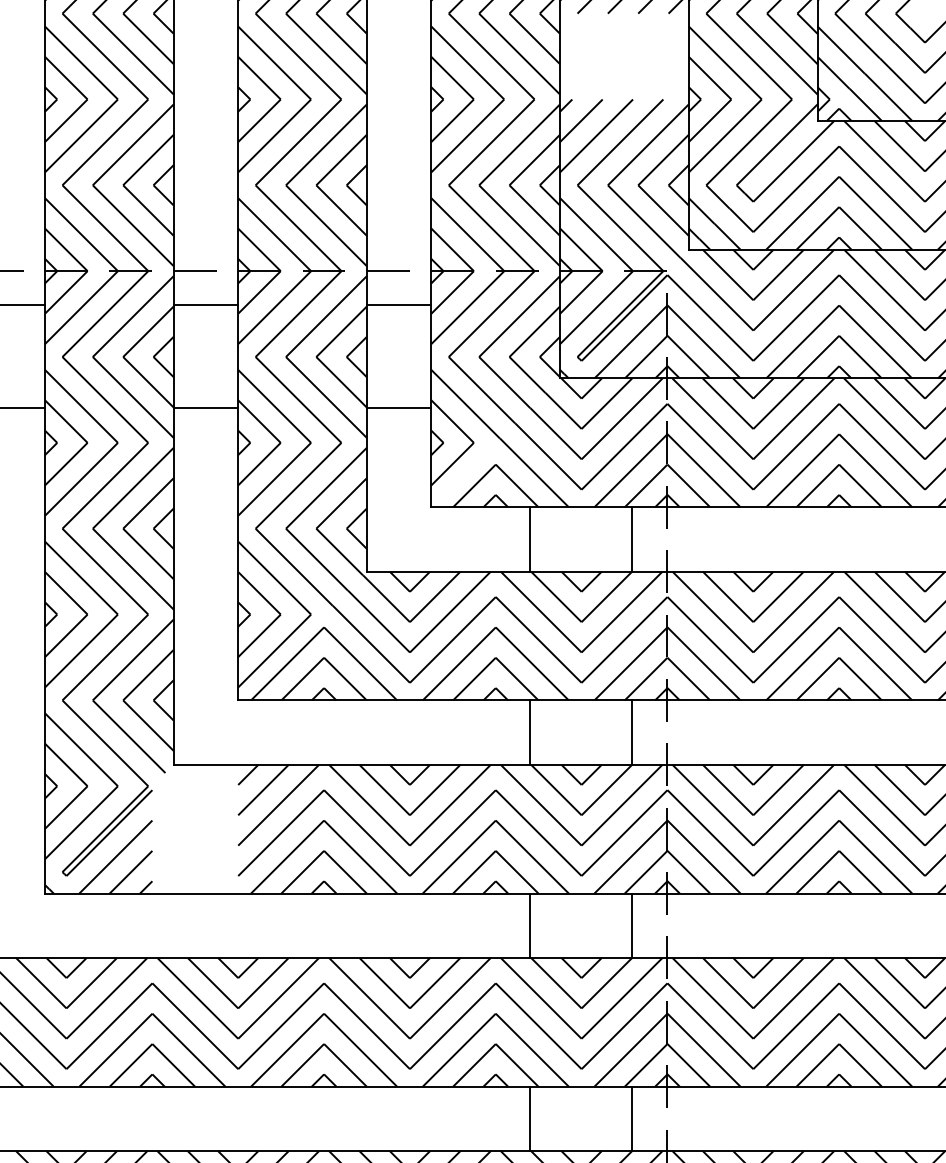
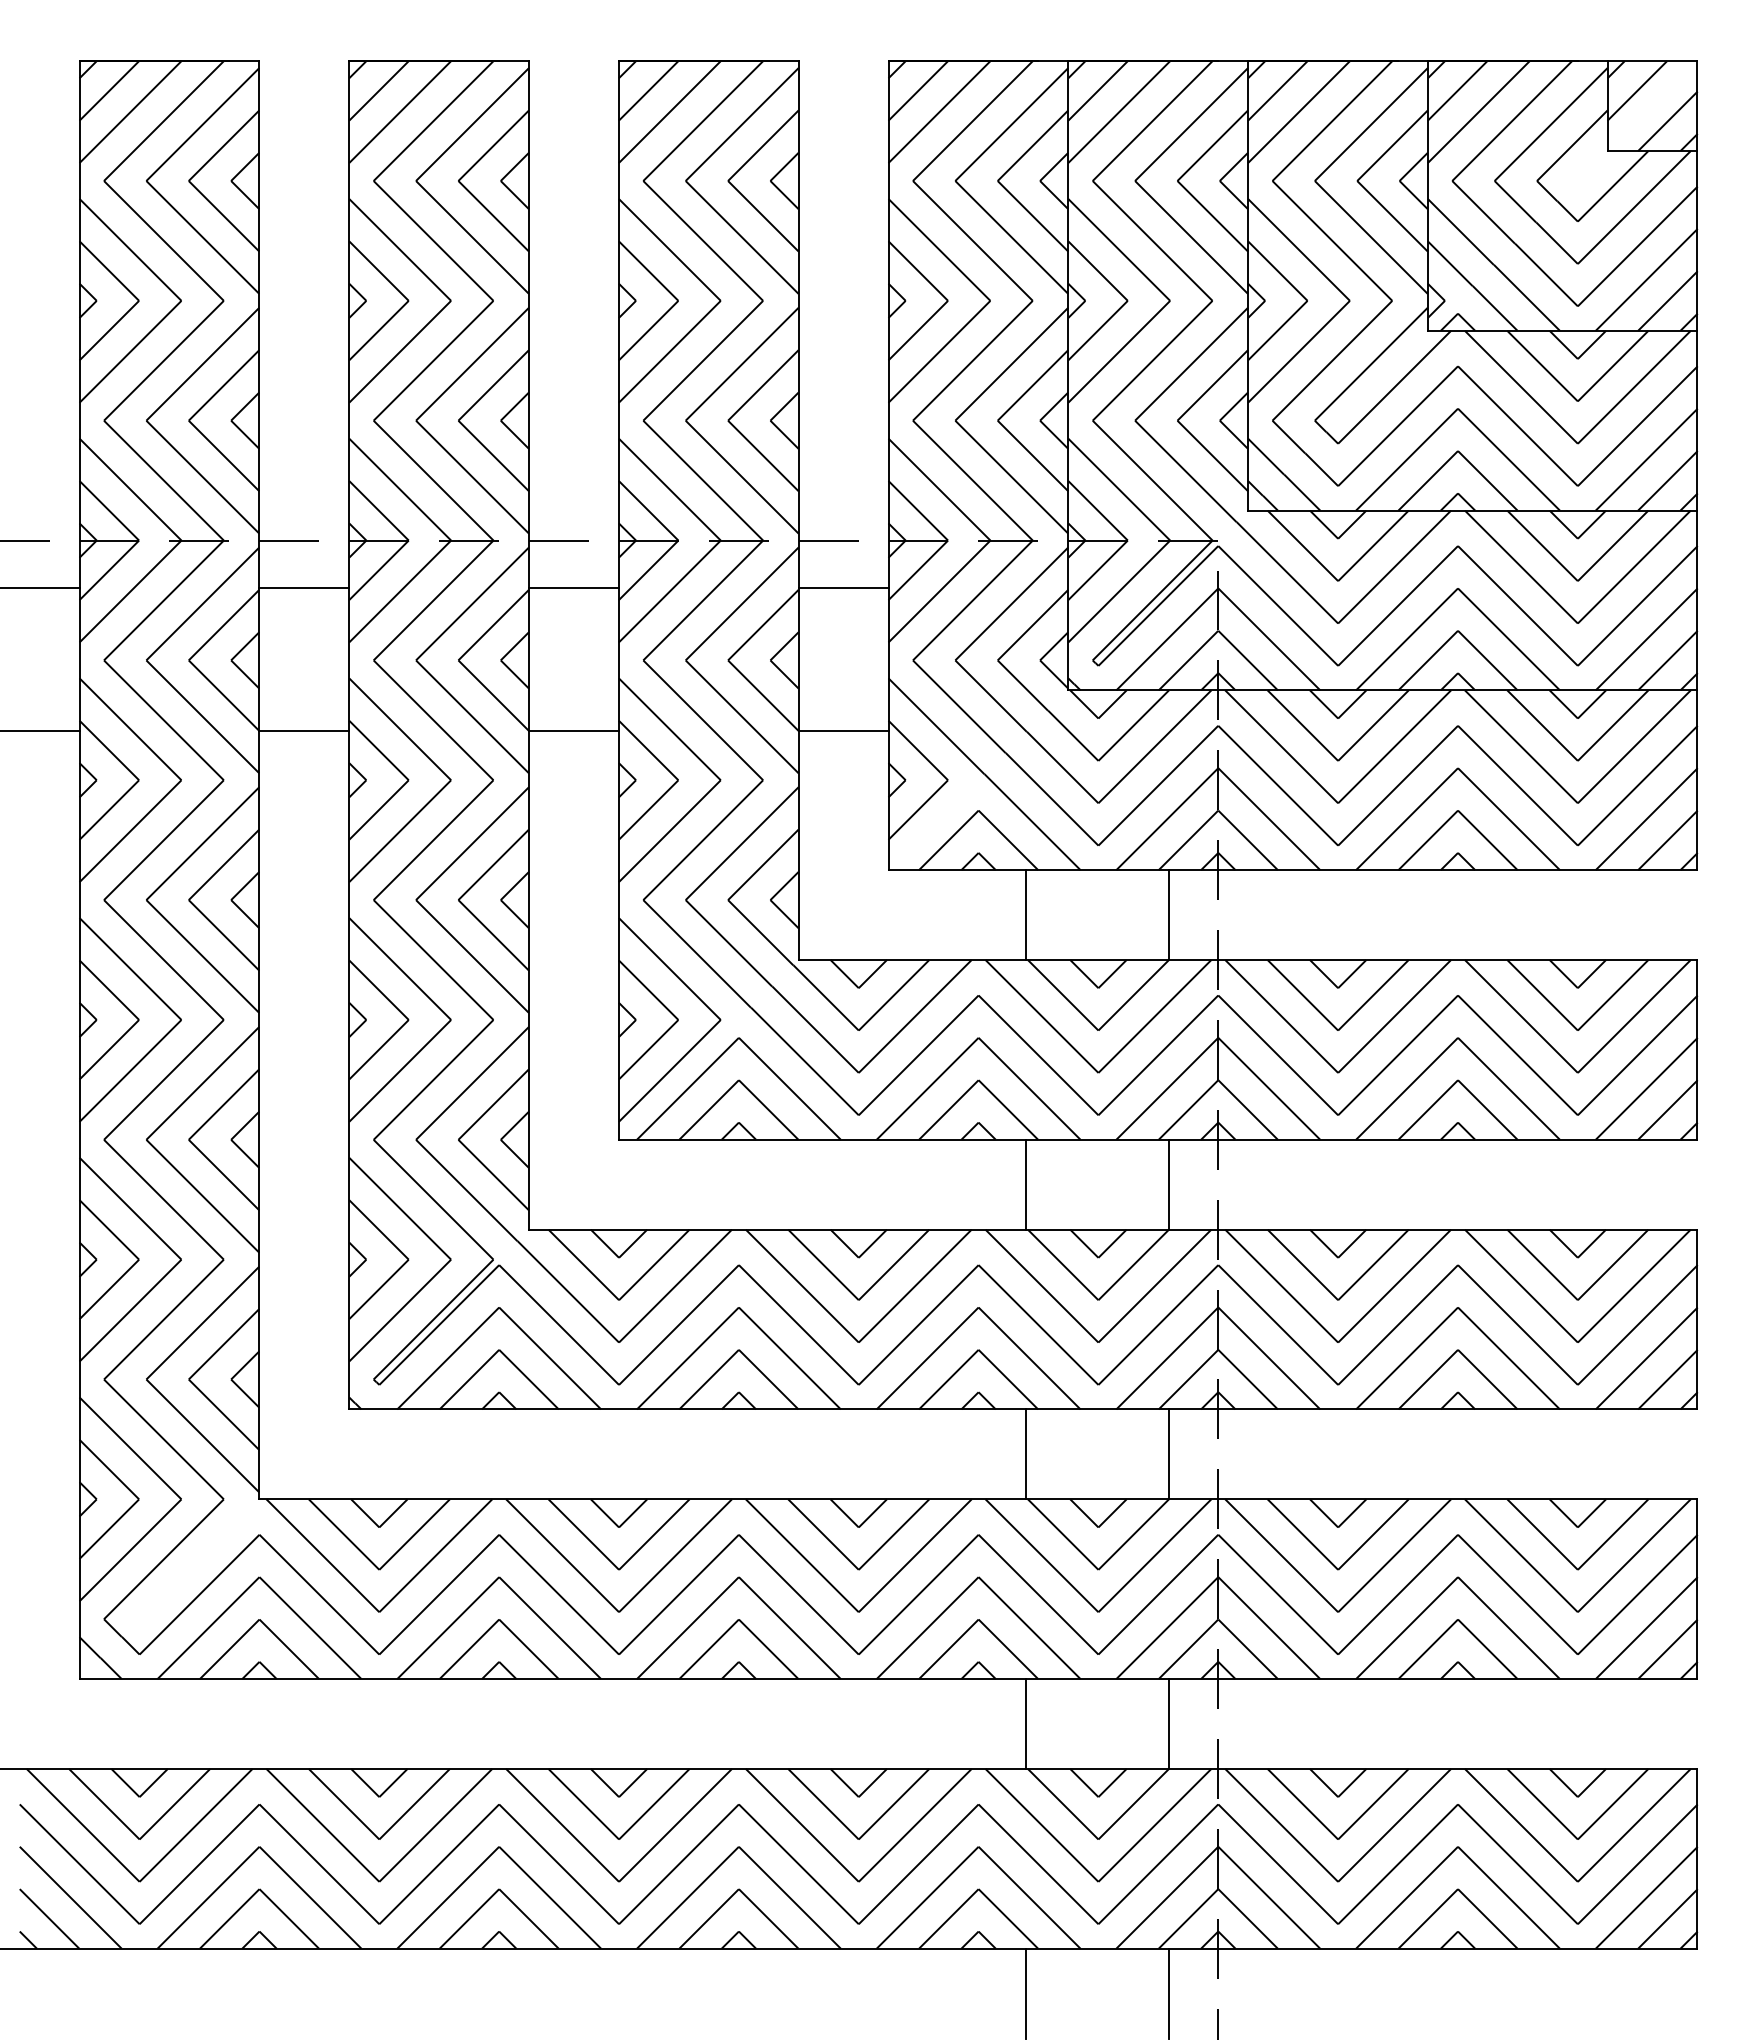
hatch: (624, 56) -> (1158, 240), added
hatch: (195, 829) -> (559, 1319), added

